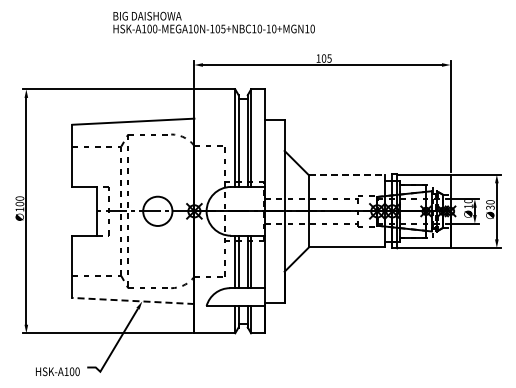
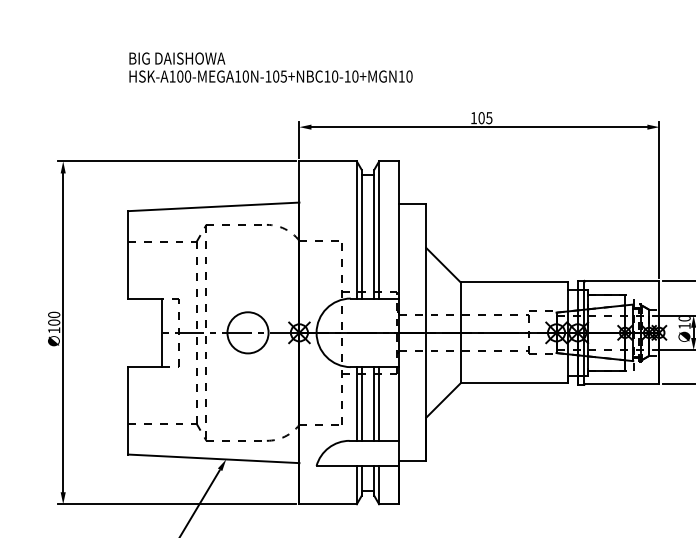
text: (213, 22) -> (270, 67), moved
line: (347, 175) -> (514, 282), dashed -> solid
line: (132, 300) -> (212, 458), dashed -> solid

